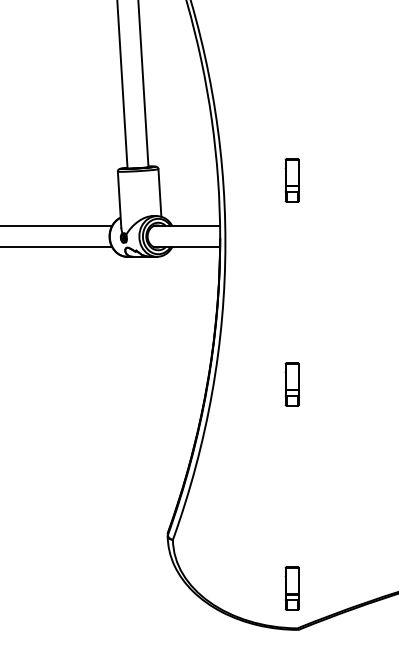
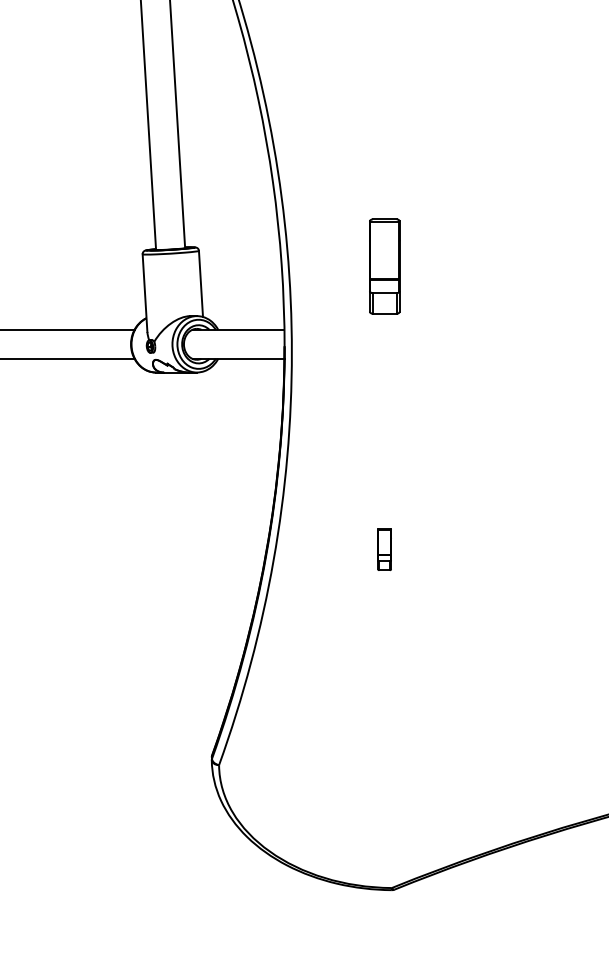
part: (292, 180) -> (384, 266), size x1.6
part: (292, 384) -> (384, 549), size x0.7
part: (292, 588) -> (384, 832), removed

